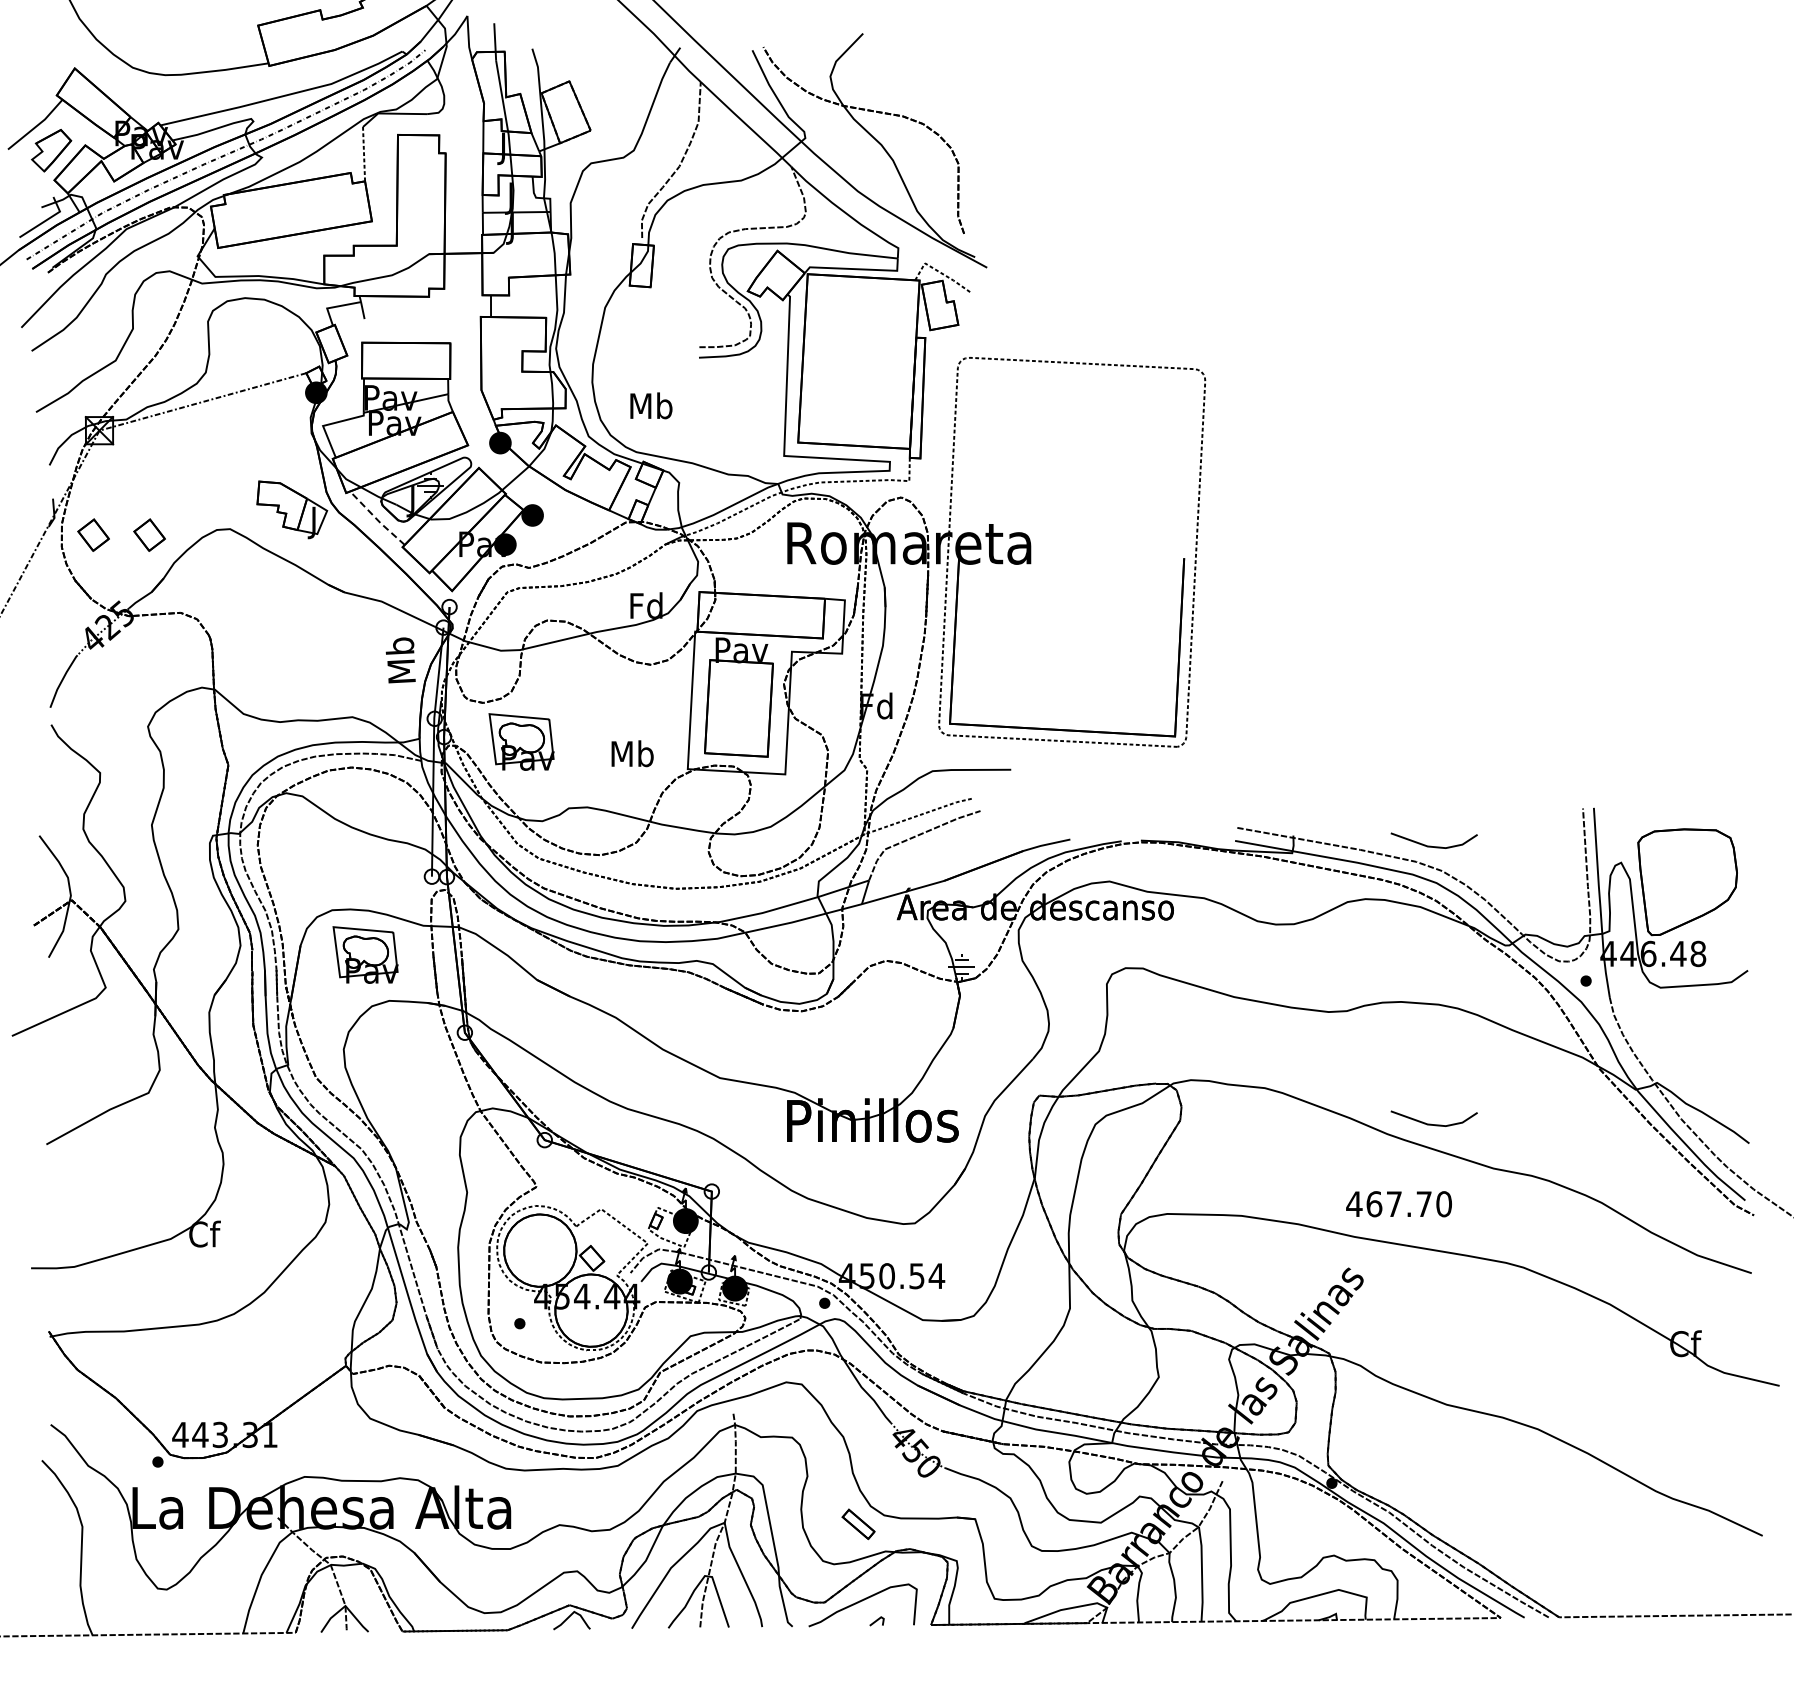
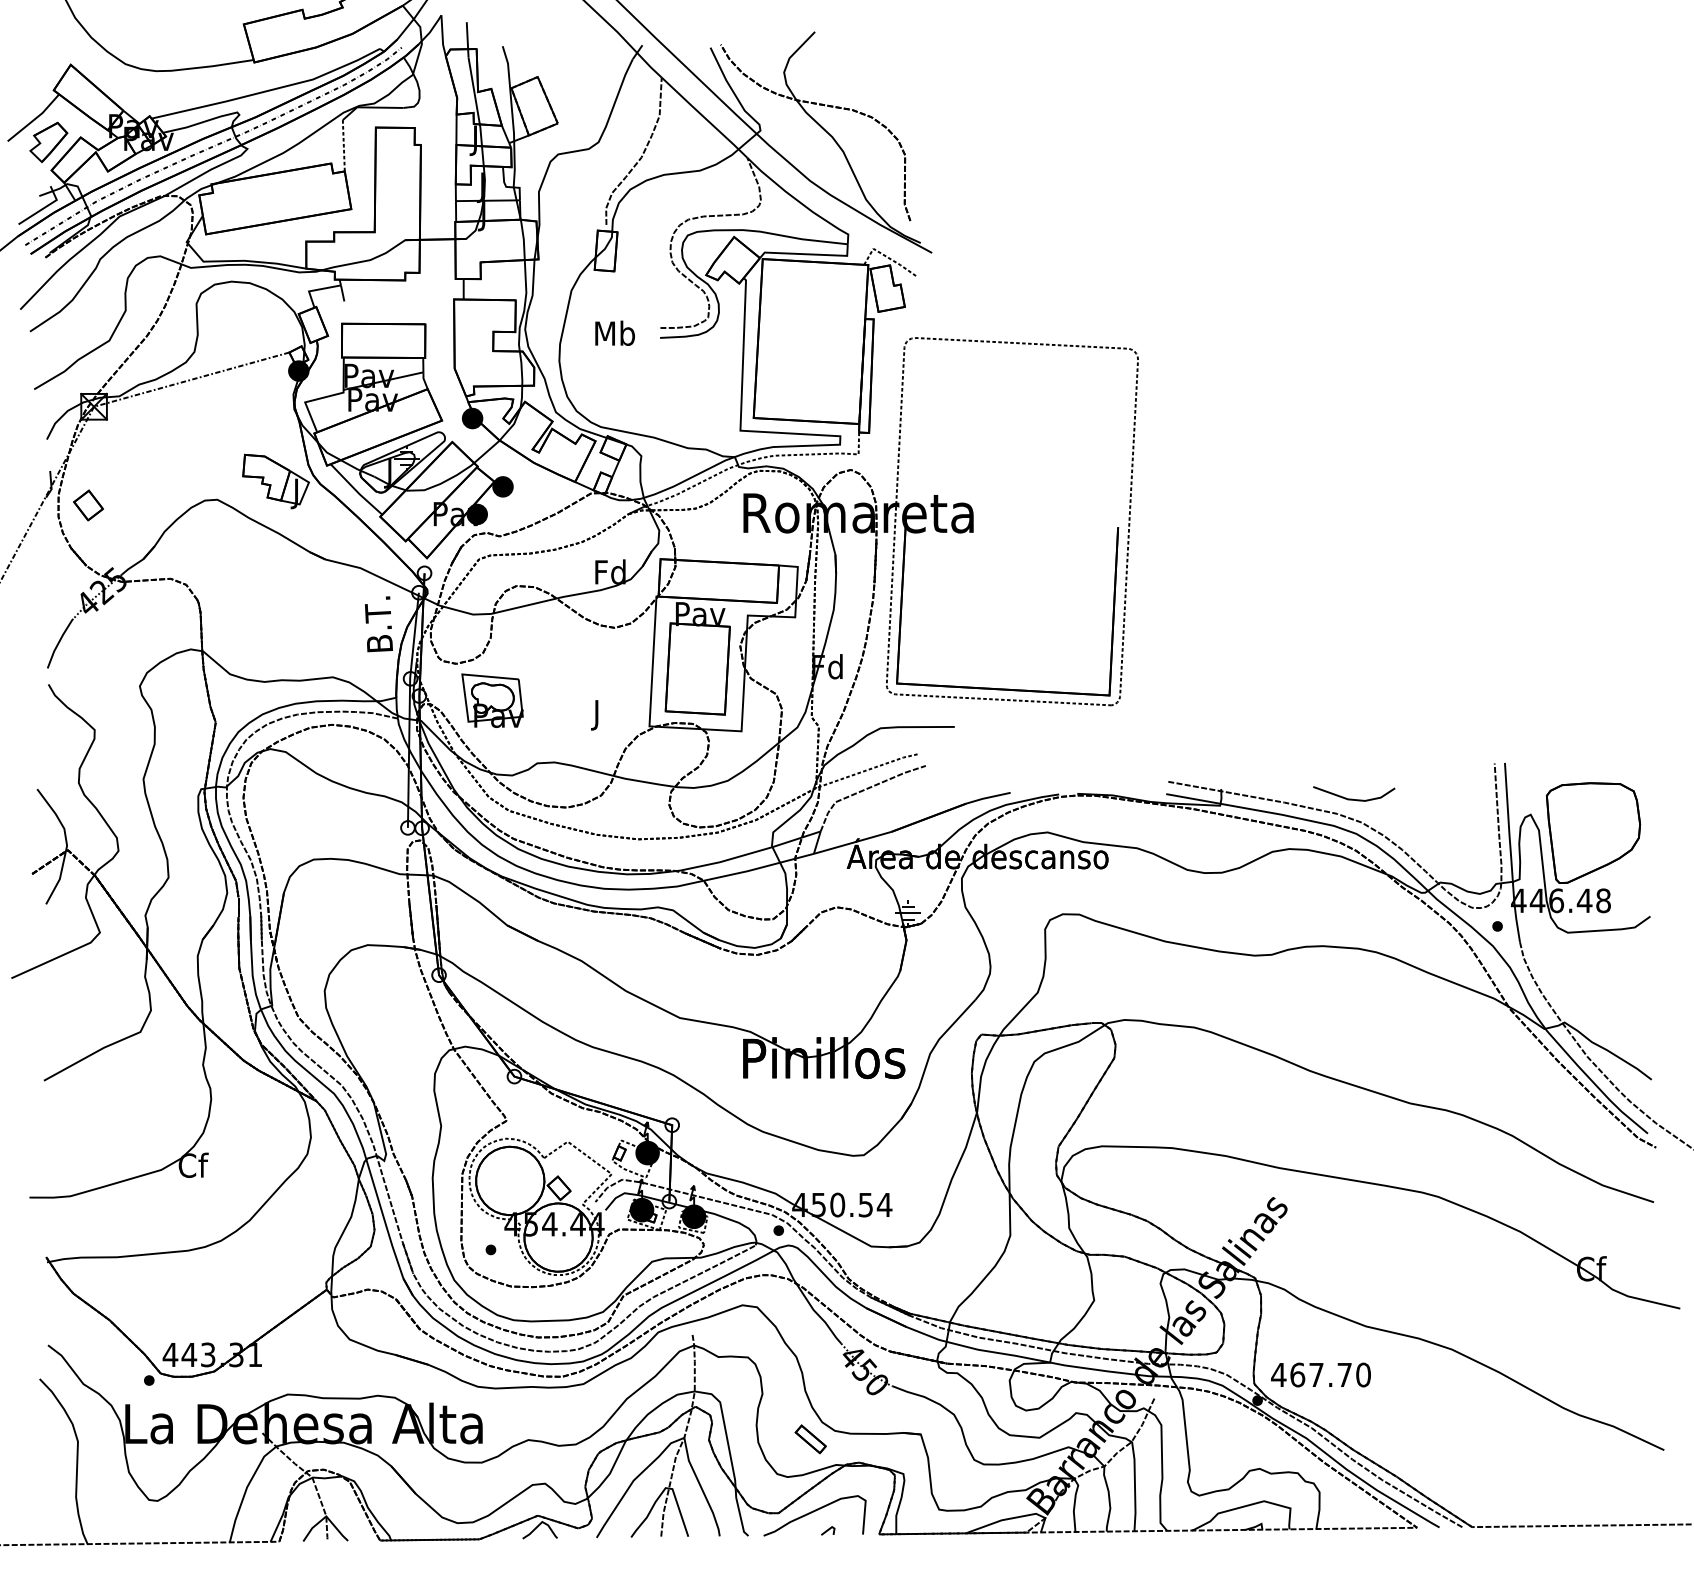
text: (651, 405) -> (615, 333), moved
line: (376, 519) -> (355, 490), dashed -> solid
part: (149, 534) -> (141, 504), removed
text: (400, 660) -> (378, 623), Mb -> B.T.
text: (632, 756) -> (597, 714), Mb -> J
part: (365, 954) -> (345, 901), removed
line: (1431, 1123) -> (1351, 1060), removed
text: (1398, 1204) -> (1320, 1375), moved

